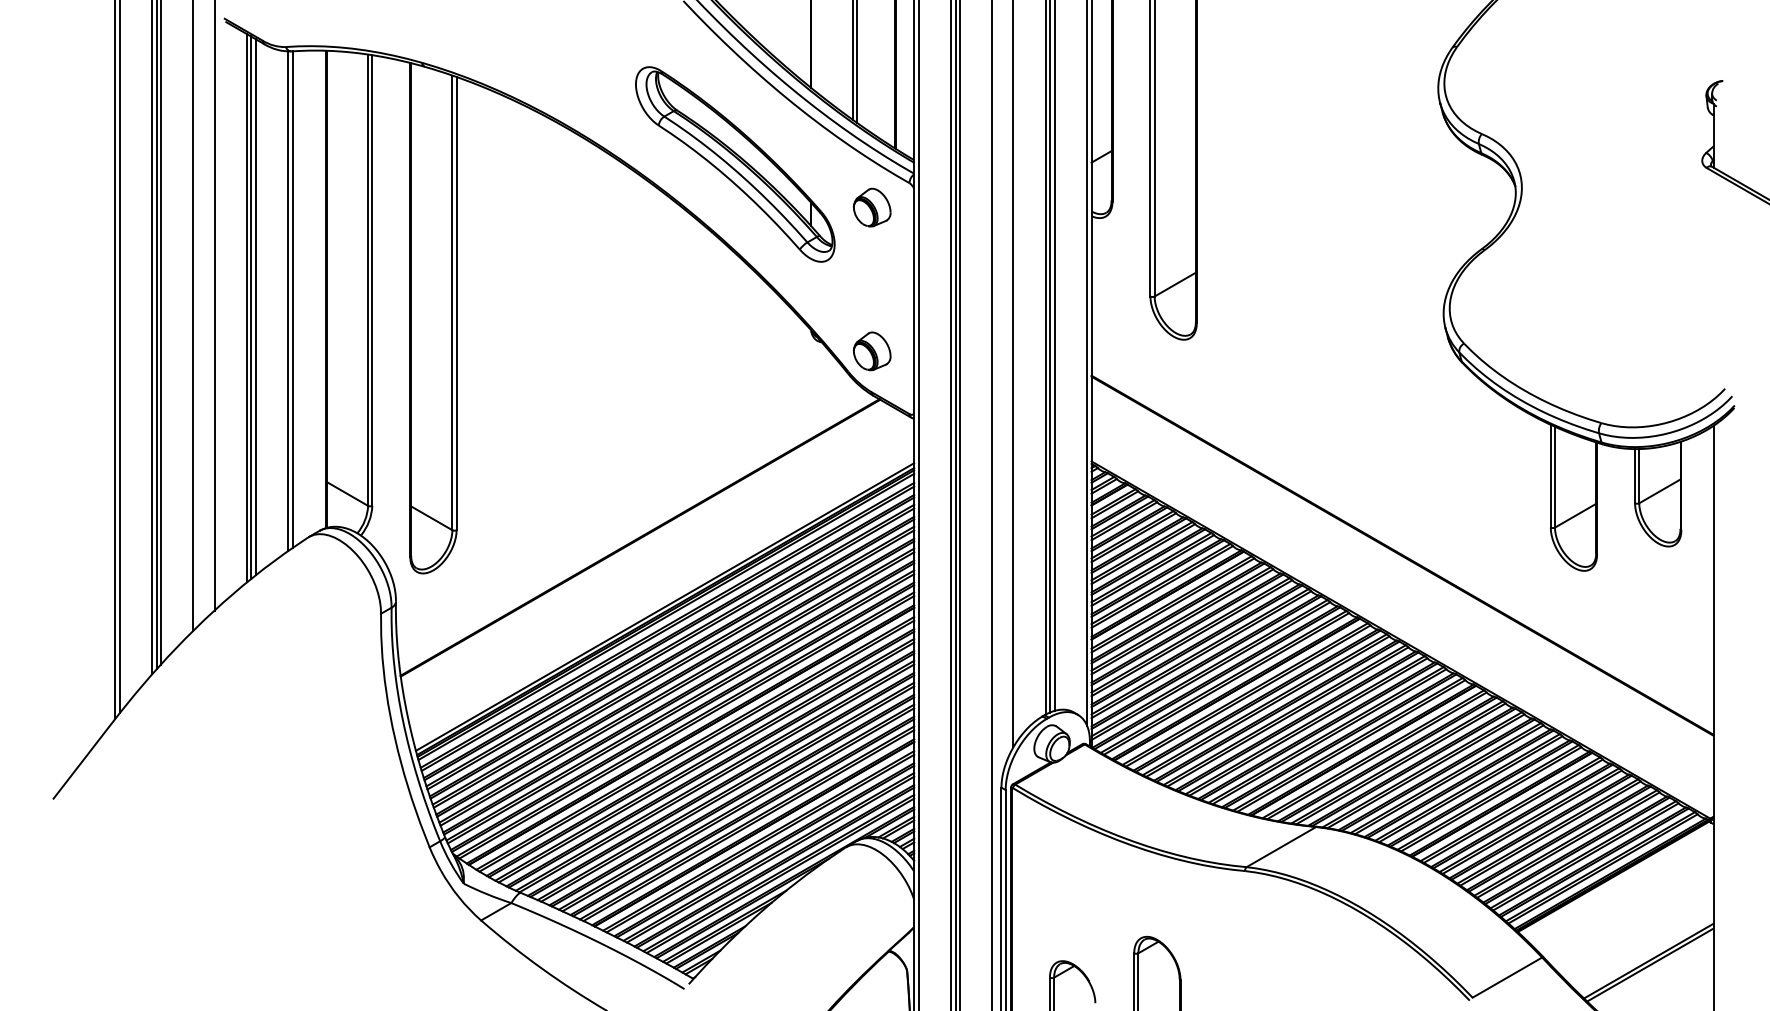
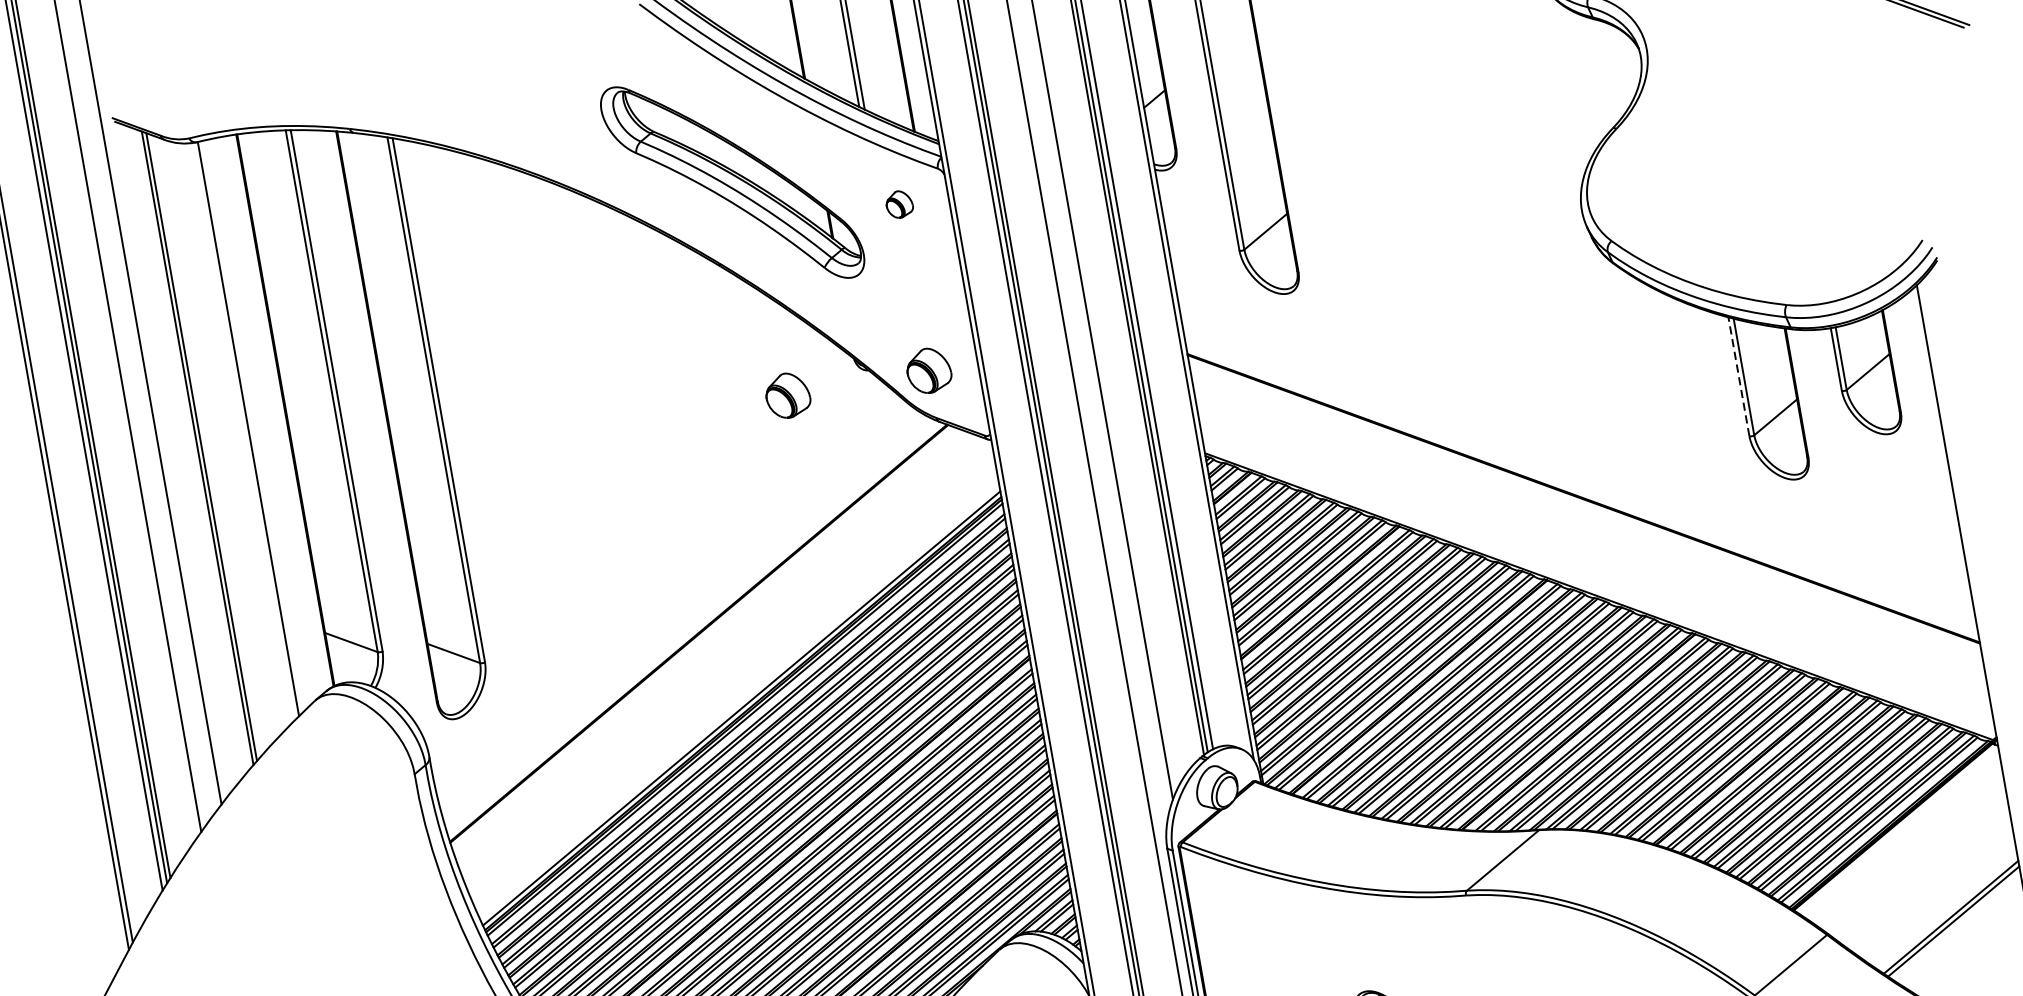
part: (871, 207) -> (898, 204), size x0.6
line: (288, 301) -> (244, 432), removed
line: (255, 307) -> (207, 445), removed
part: (749, 351) -> (787, 395), added
line: (1550, 475) -> (1738, 375), solid -> dashed

